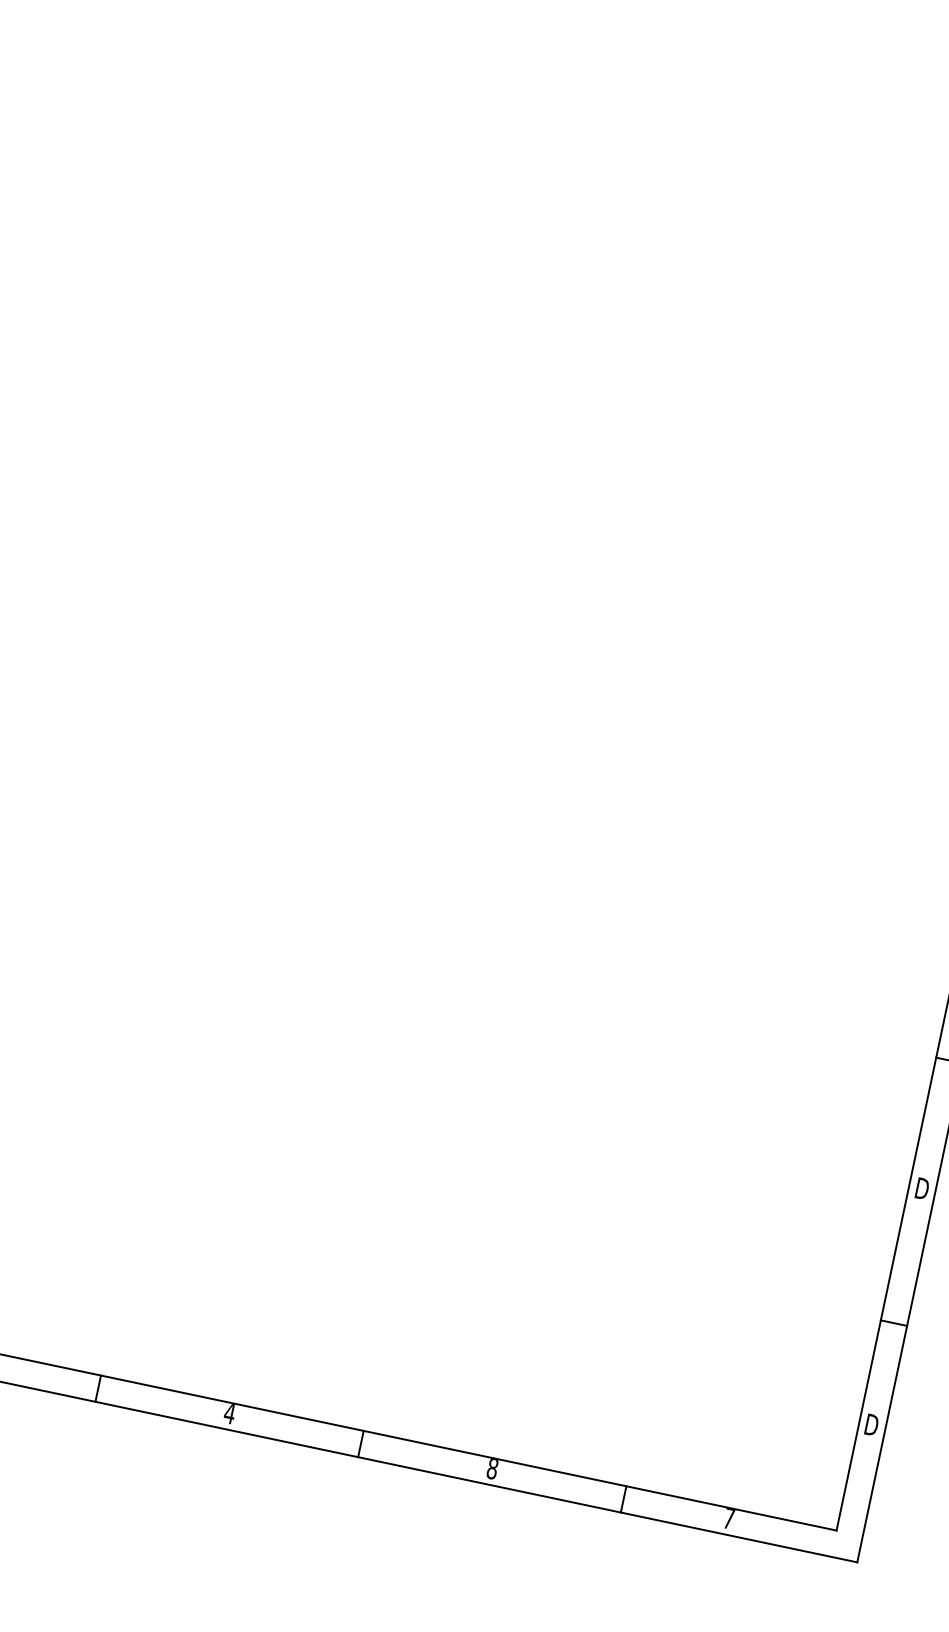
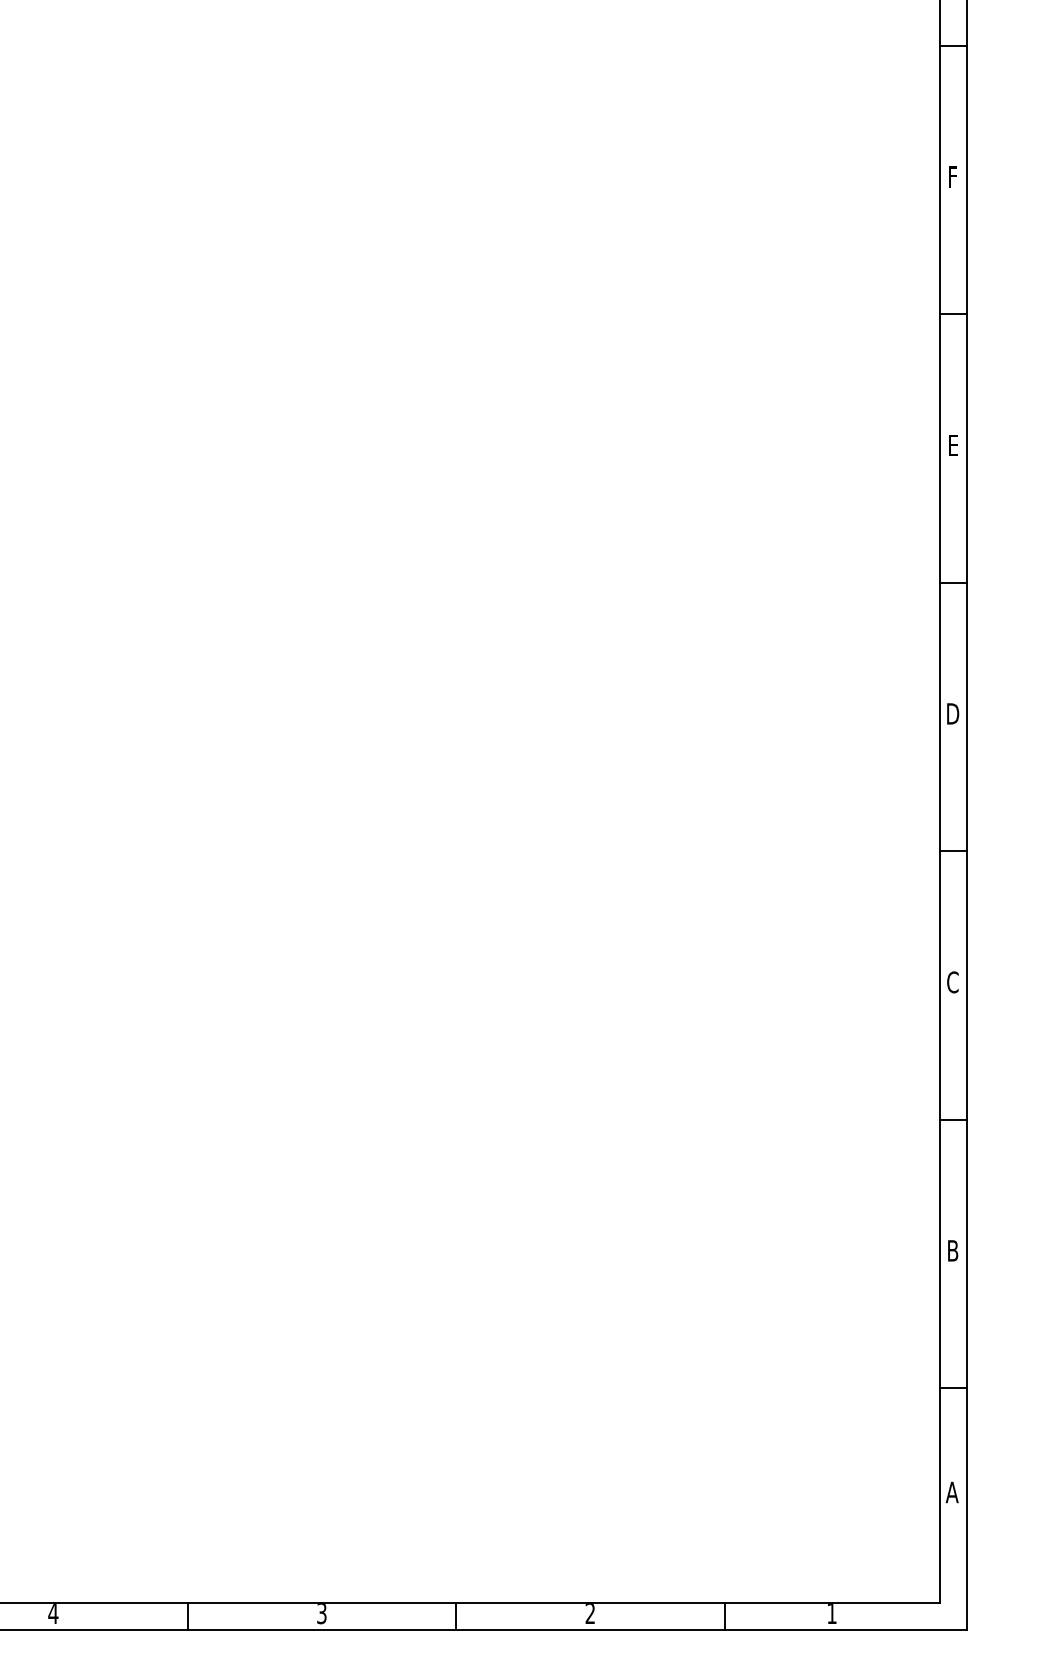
text: (922, 1188) -> (953, 1250), D -> B
text: (229, 1414) -> (321, 1614), 4 -> 3
text: (870, 1424) -> (951, 1492), D -> A
text: (492, 1469) -> (590, 1614), 8 -> 2
text: (728, 1518) -> (831, 1613), 7 -> 1

